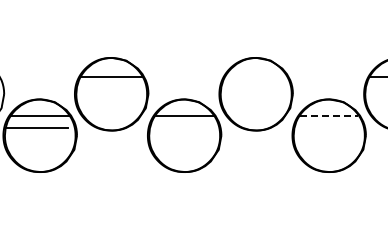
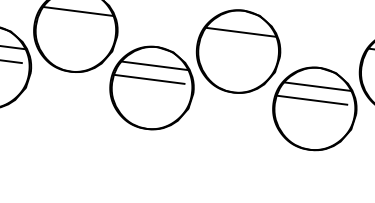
line: (256, 77) -> (241, 32), added
line: (329, 116) -> (317, 87), dashed -> solid
line: (181, 128) -> (149, 79), added
line: (326, 128) -> (312, 100), added

